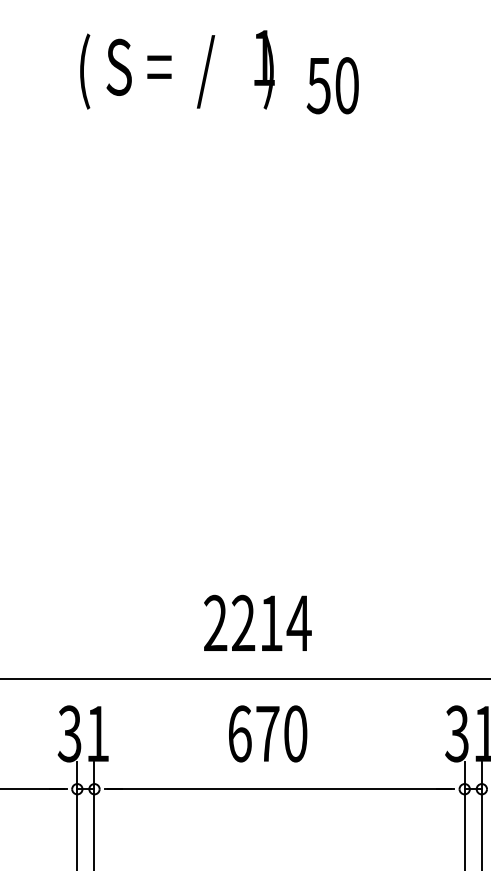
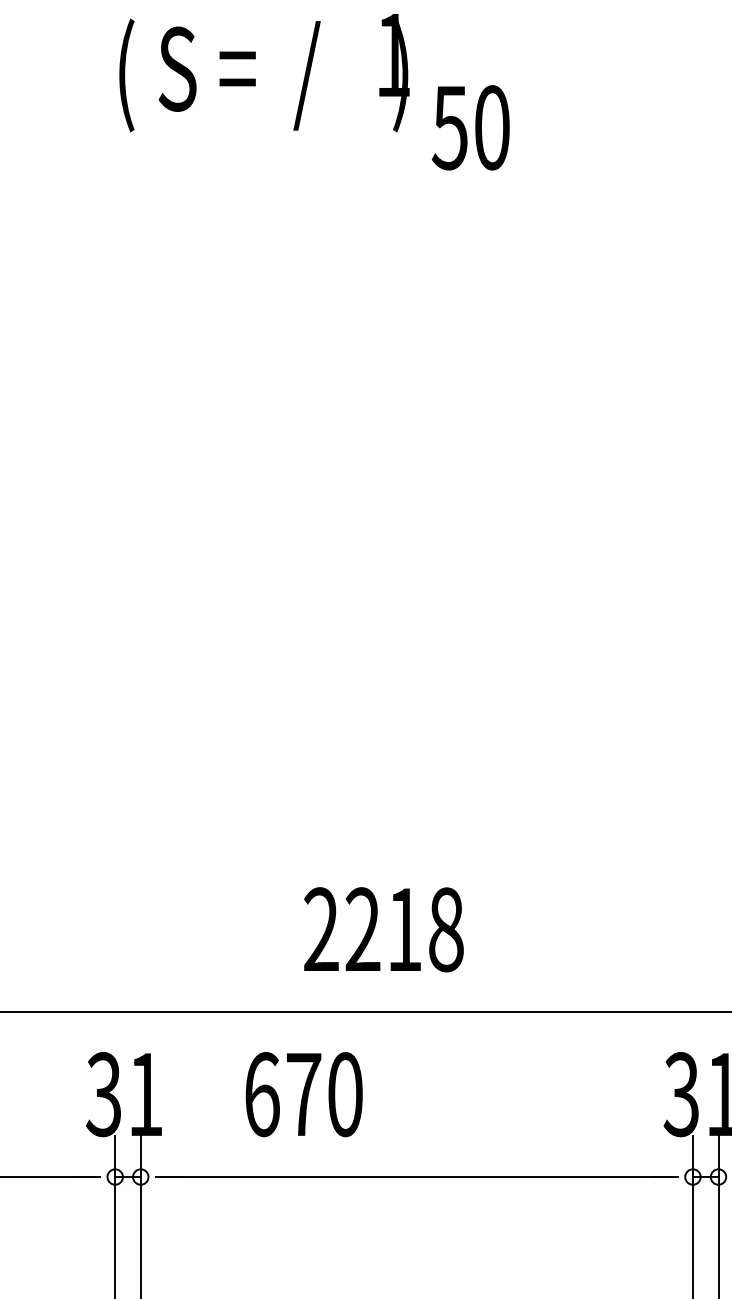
text: (177, 69) -> (264, 72), moved
text: (332, 85) -> (470, 127), moved
text: (298, 623) -> (445, 929), 2214 -> 2218
text: (268, 733) -> (304, 1093), moved

